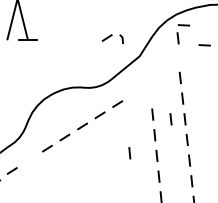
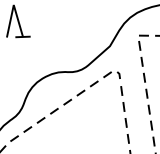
part: (183, 34) -> (143, 42), moved
part: (112, 38) -> (111, 75), moved
line: (170, 119) -> (135, 94), removed
line: (129, 153) -> (104, 121), removed
line: (29, 159) -> (27, 129), added

